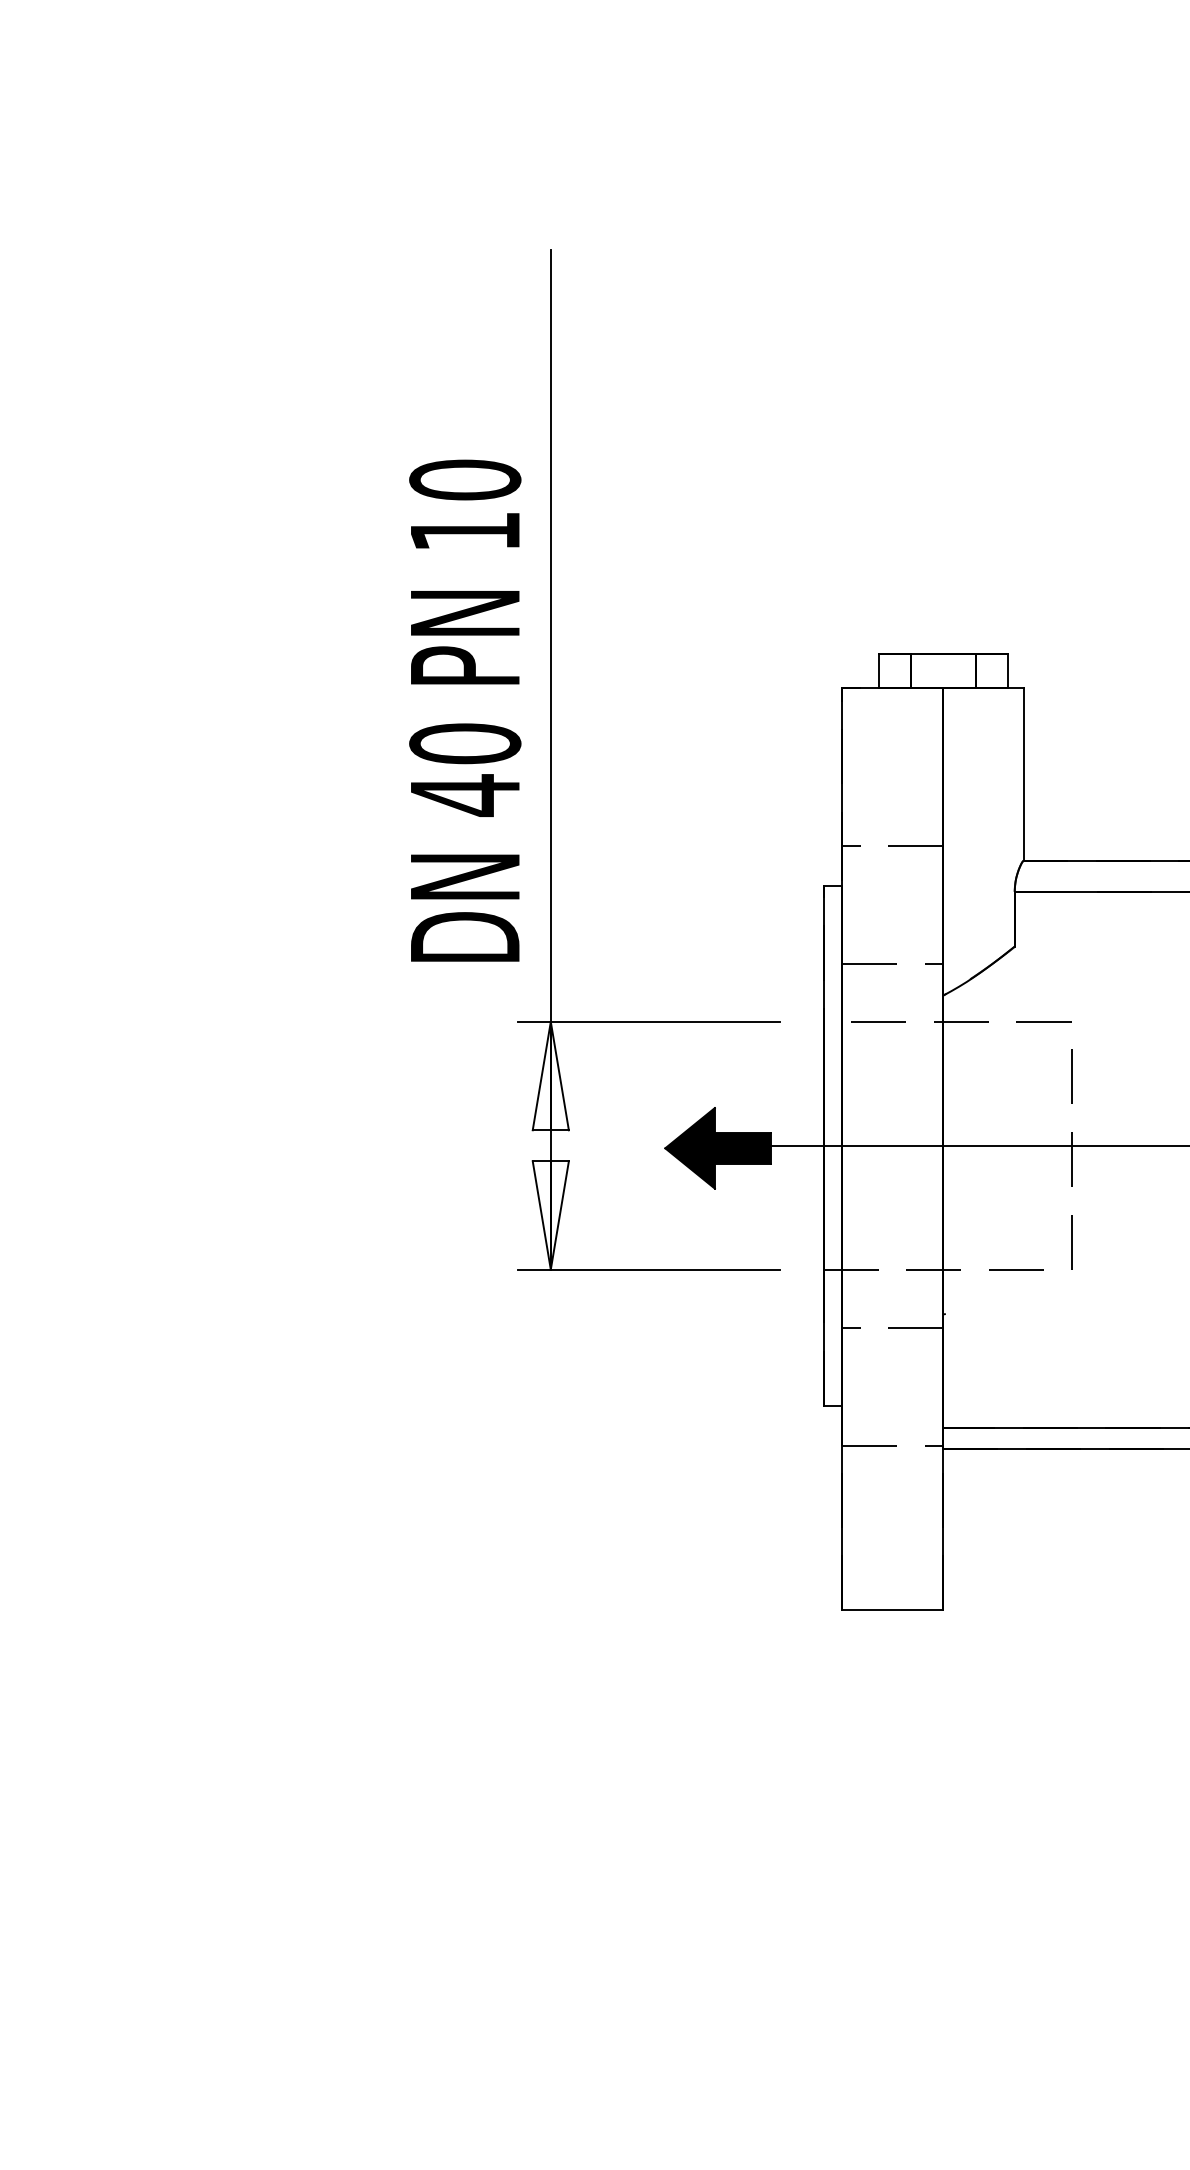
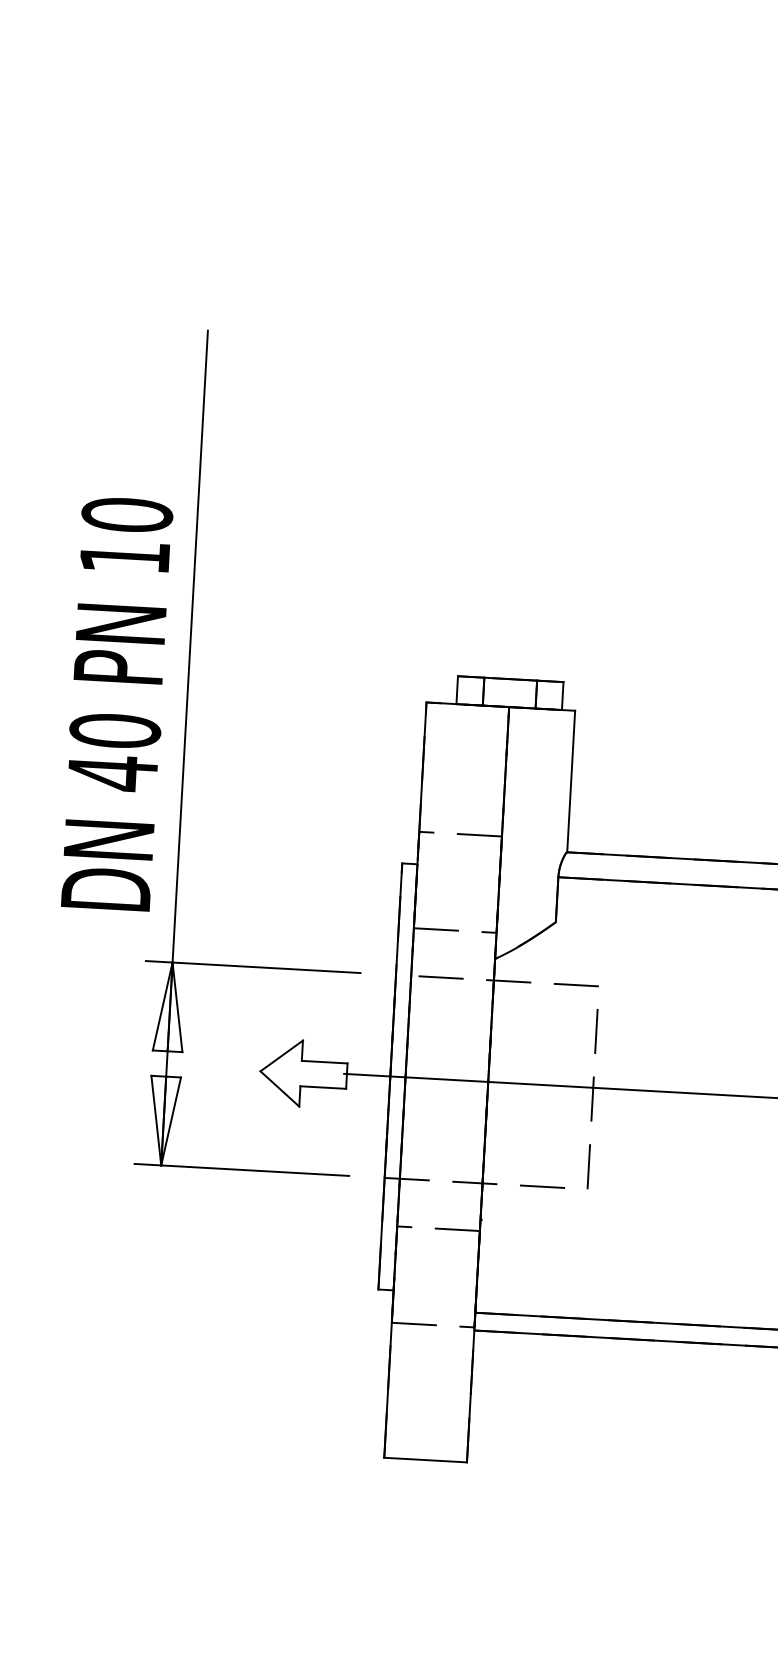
fill: (717, 1148) -> (303, 1073), removed

